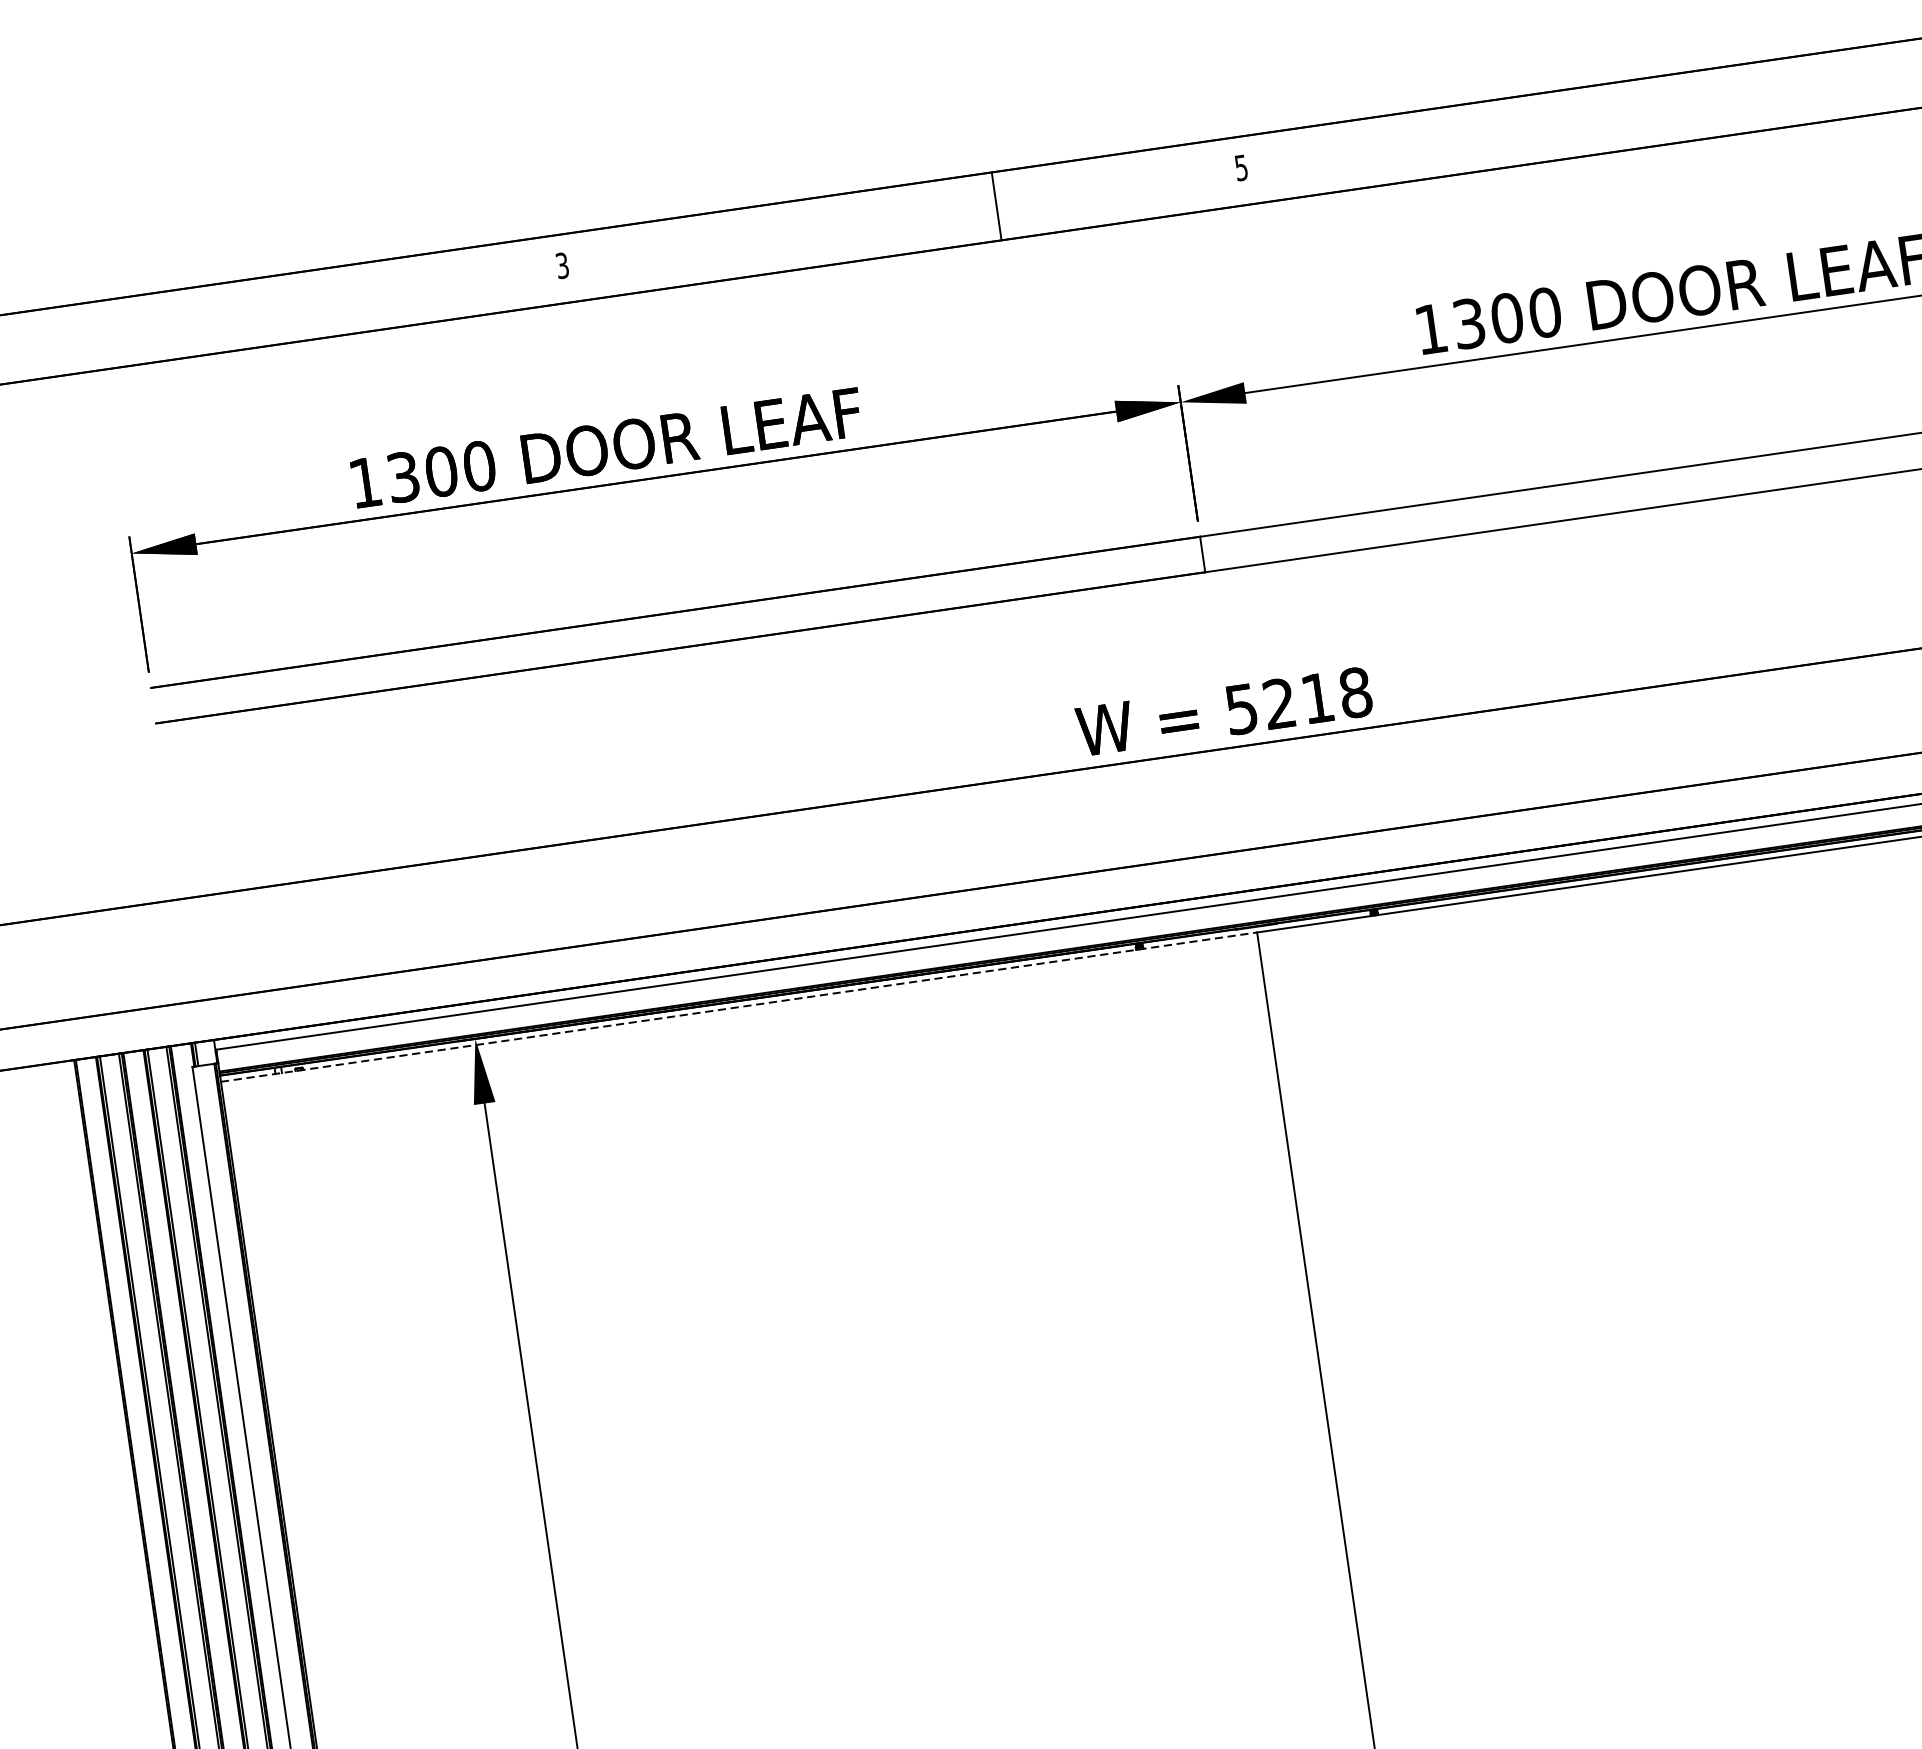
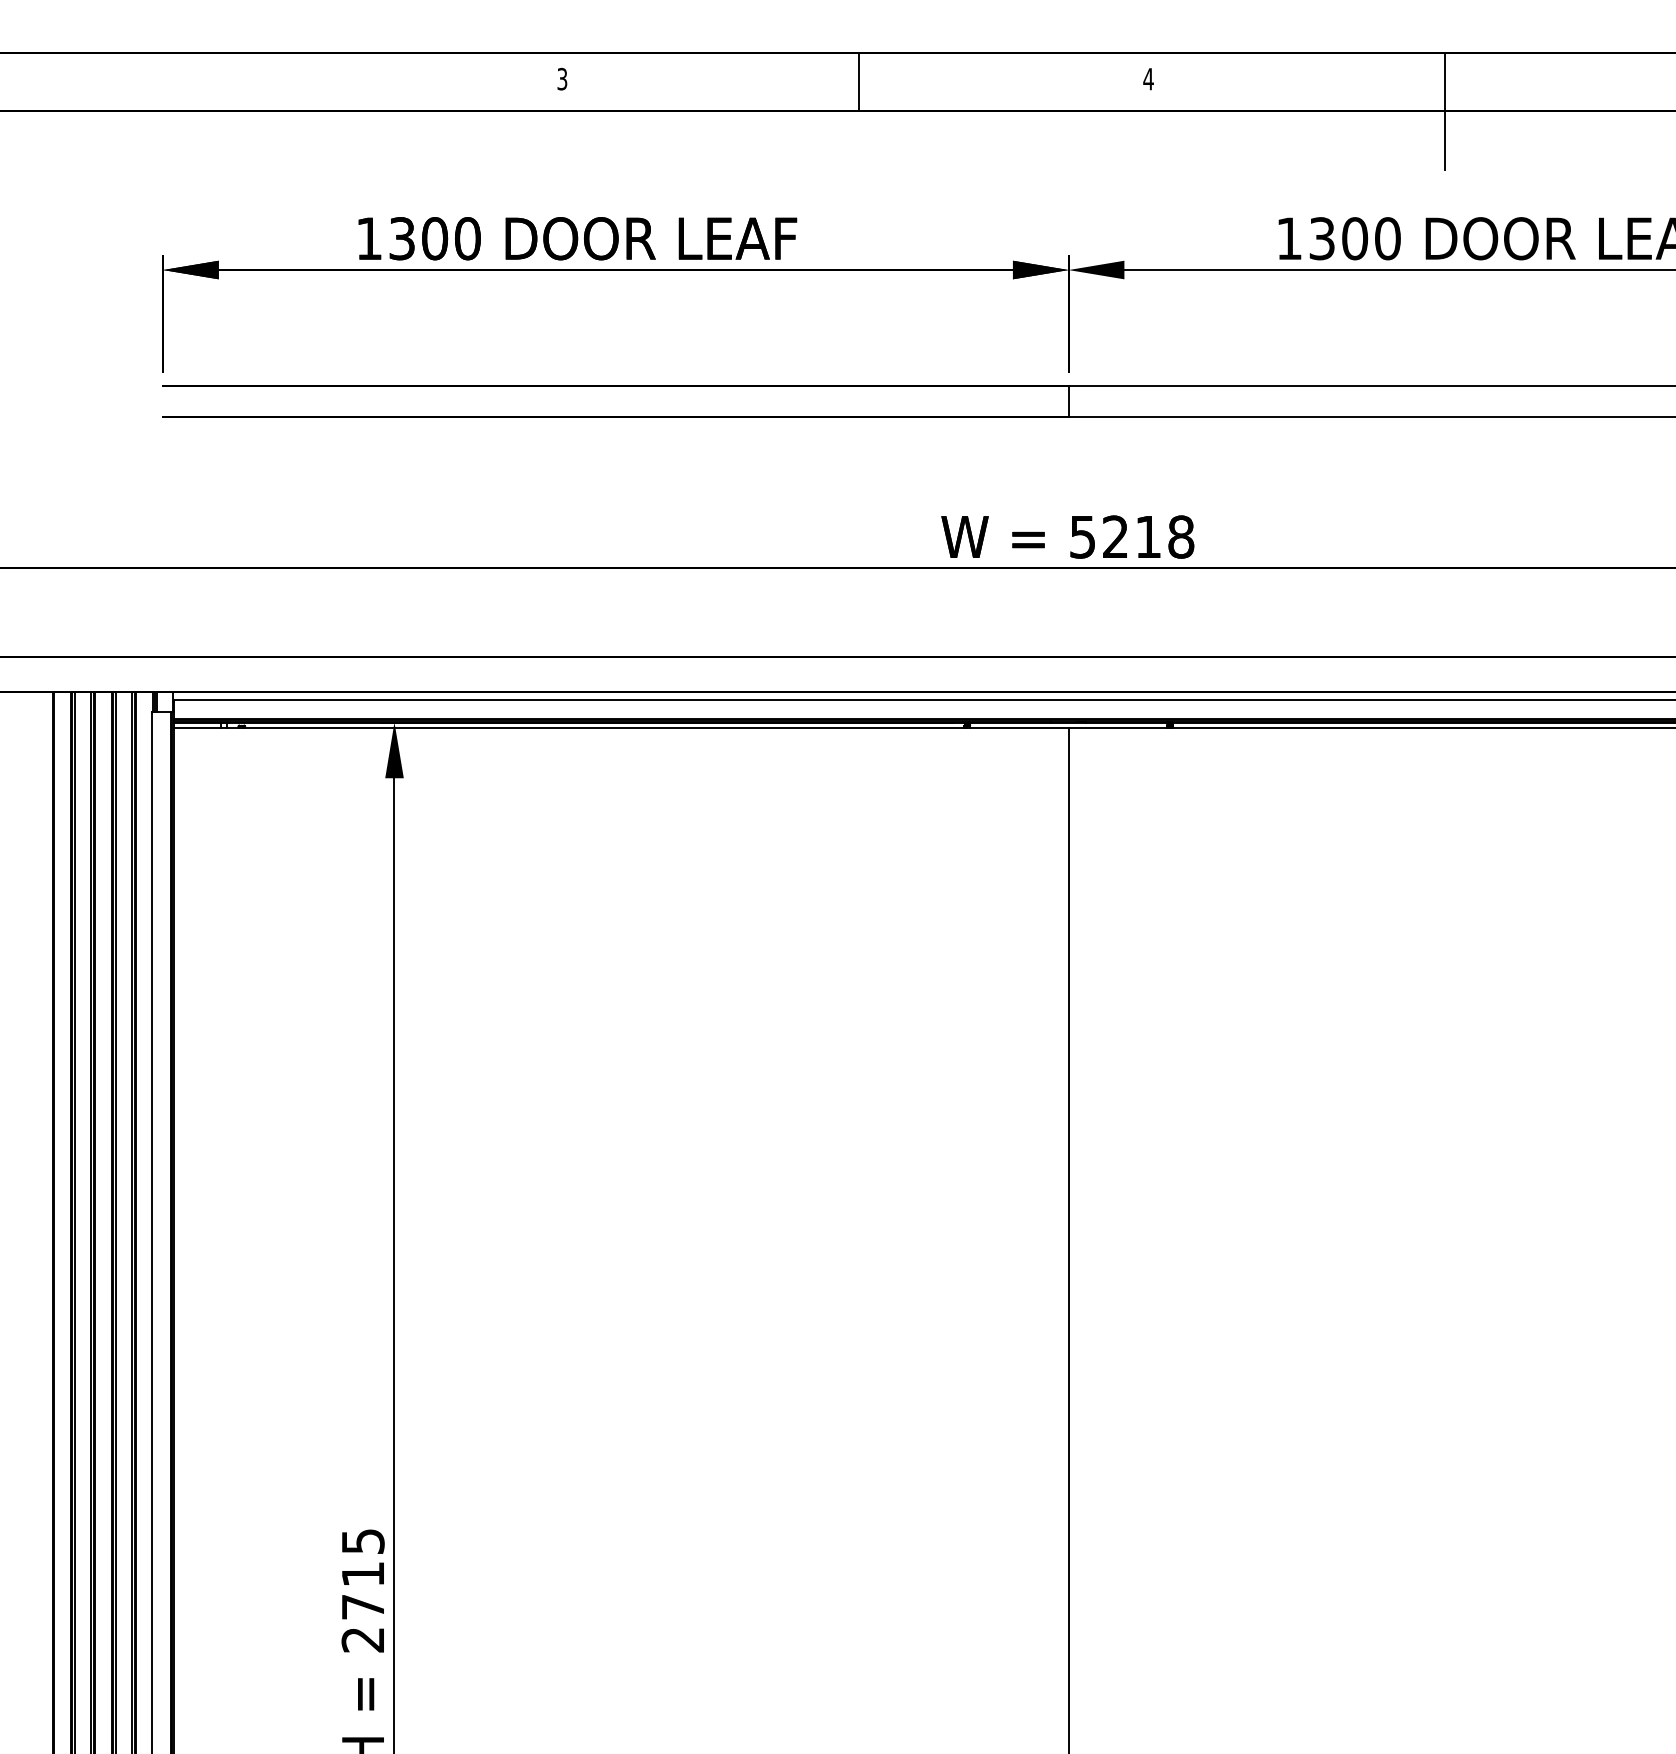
line: (1590, 154) -> (1445, 110), added
text: (1241, 168) -> (1148, 79), 5 -> 4
line: (996, 205) -> (858, 81), moved
line: (739, 1006) -> (621, 727), dashed -> solid

